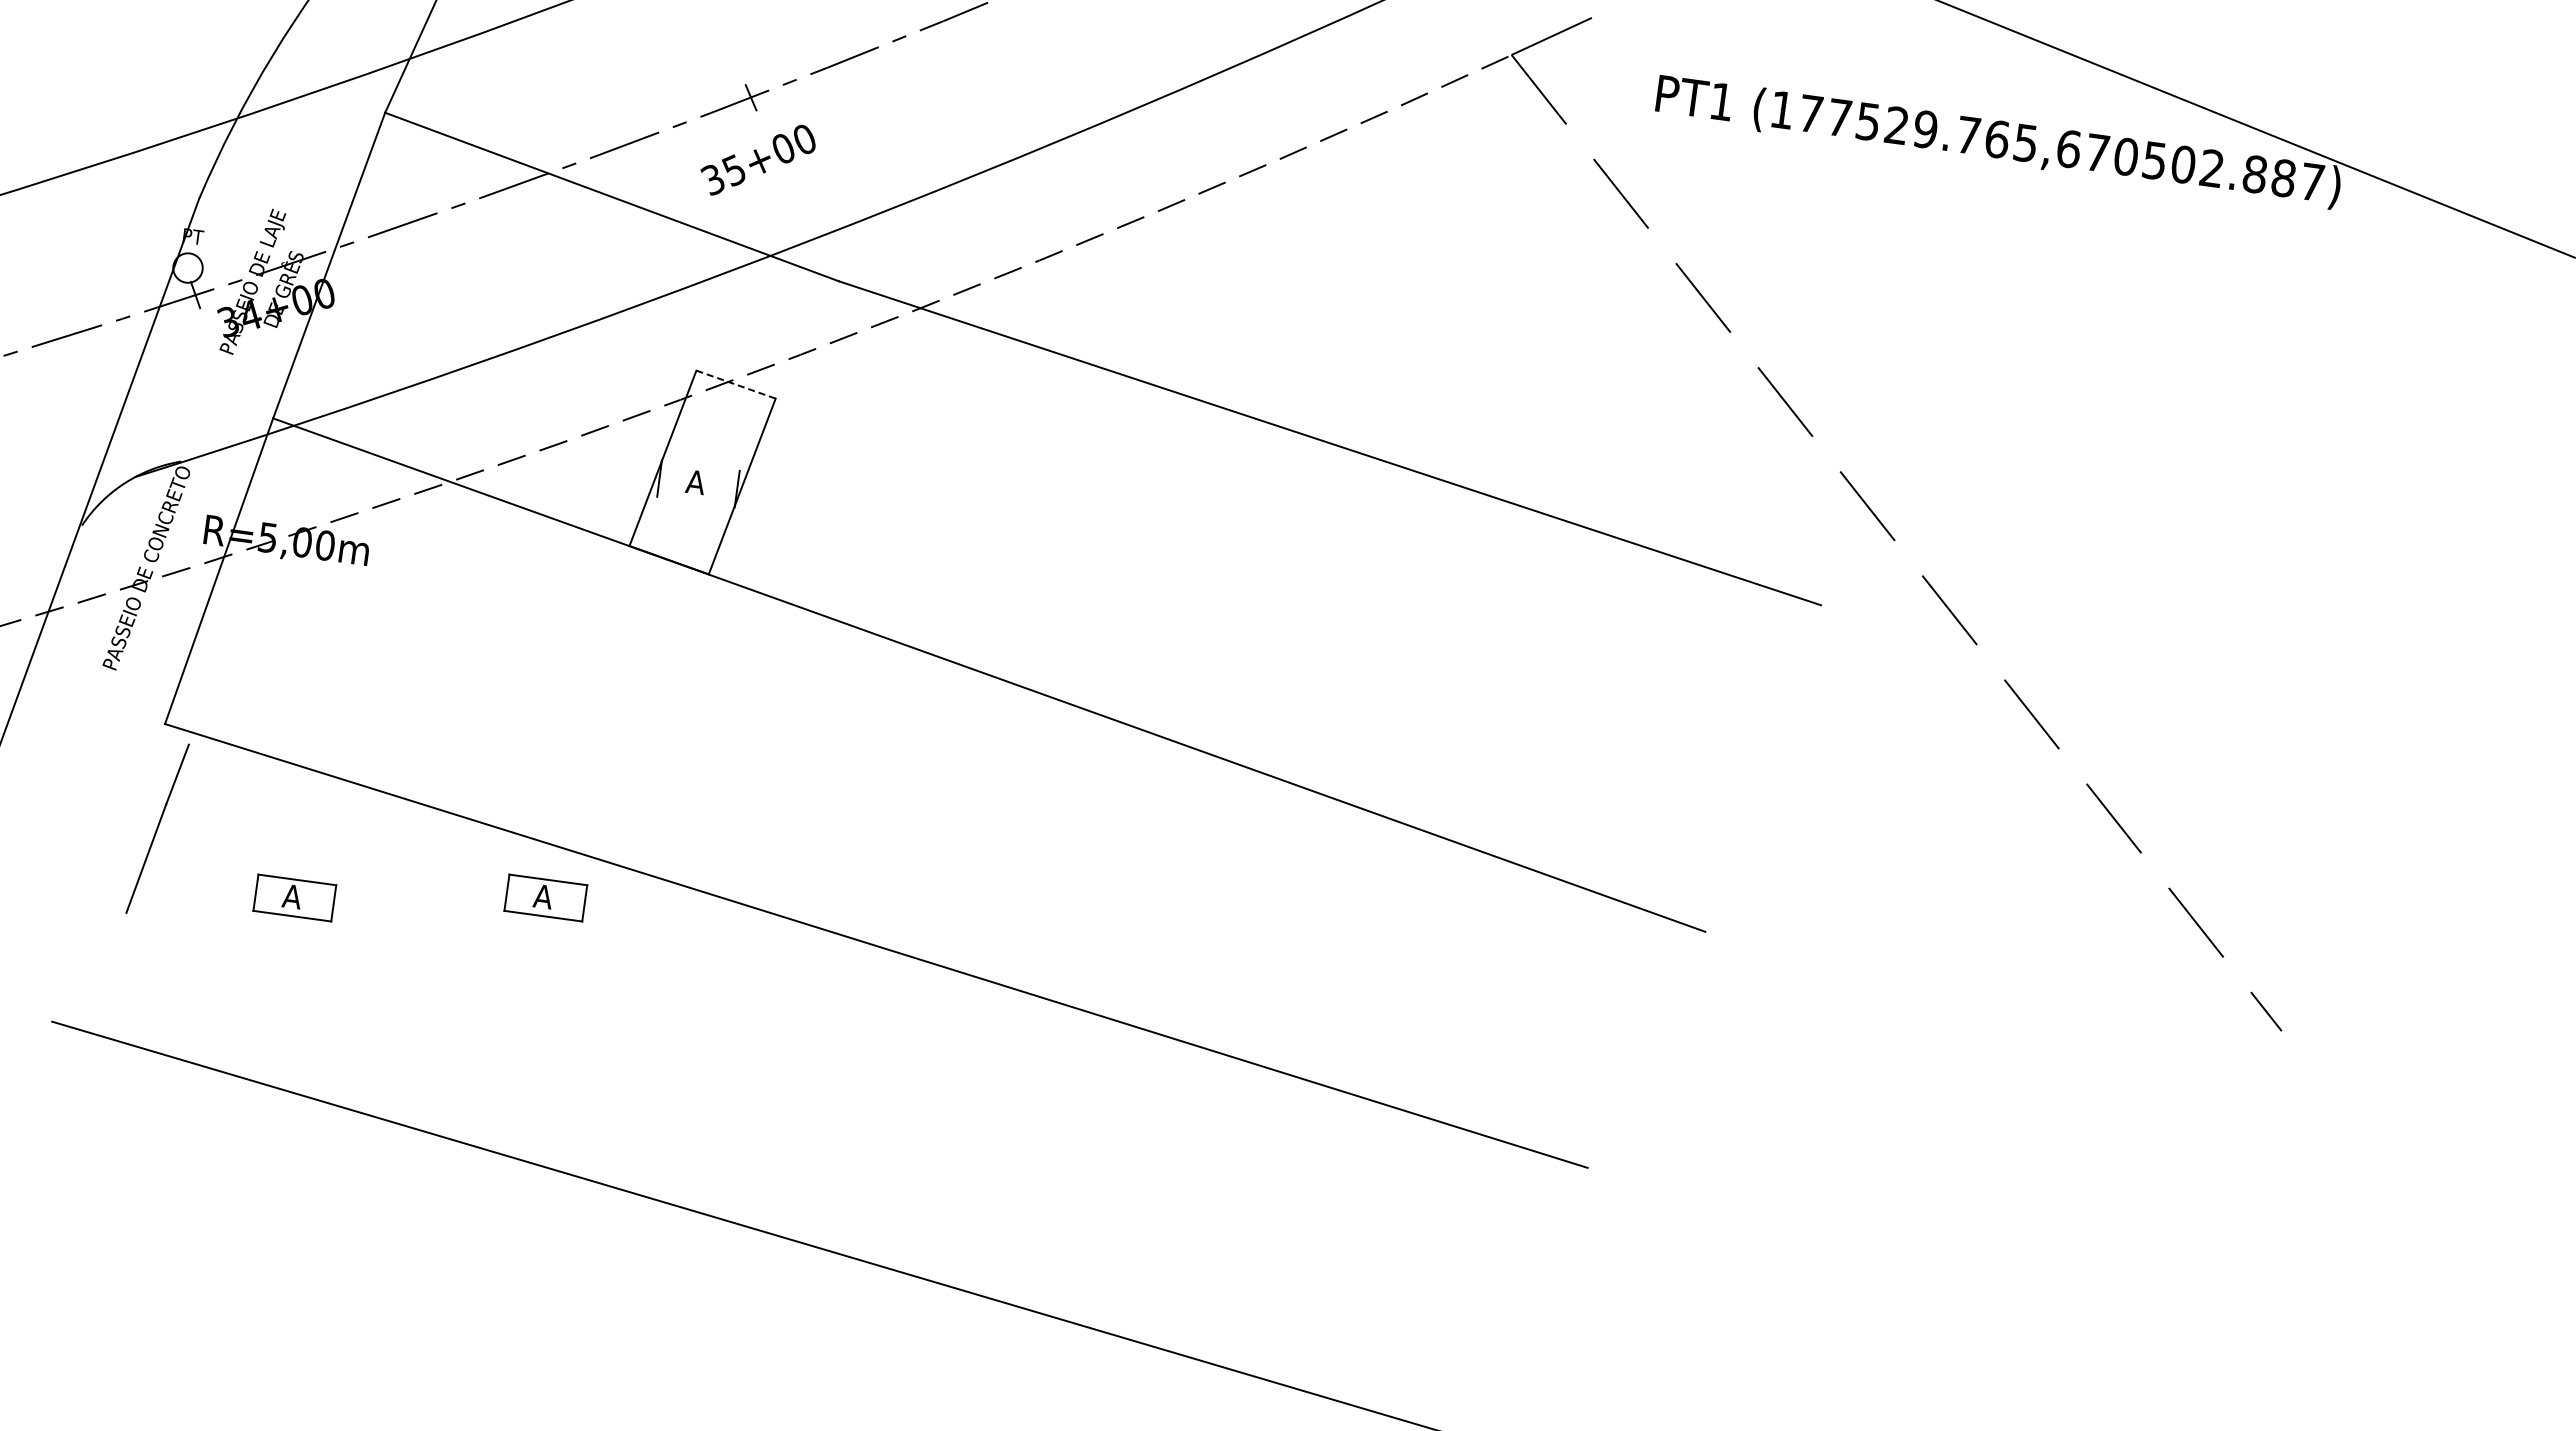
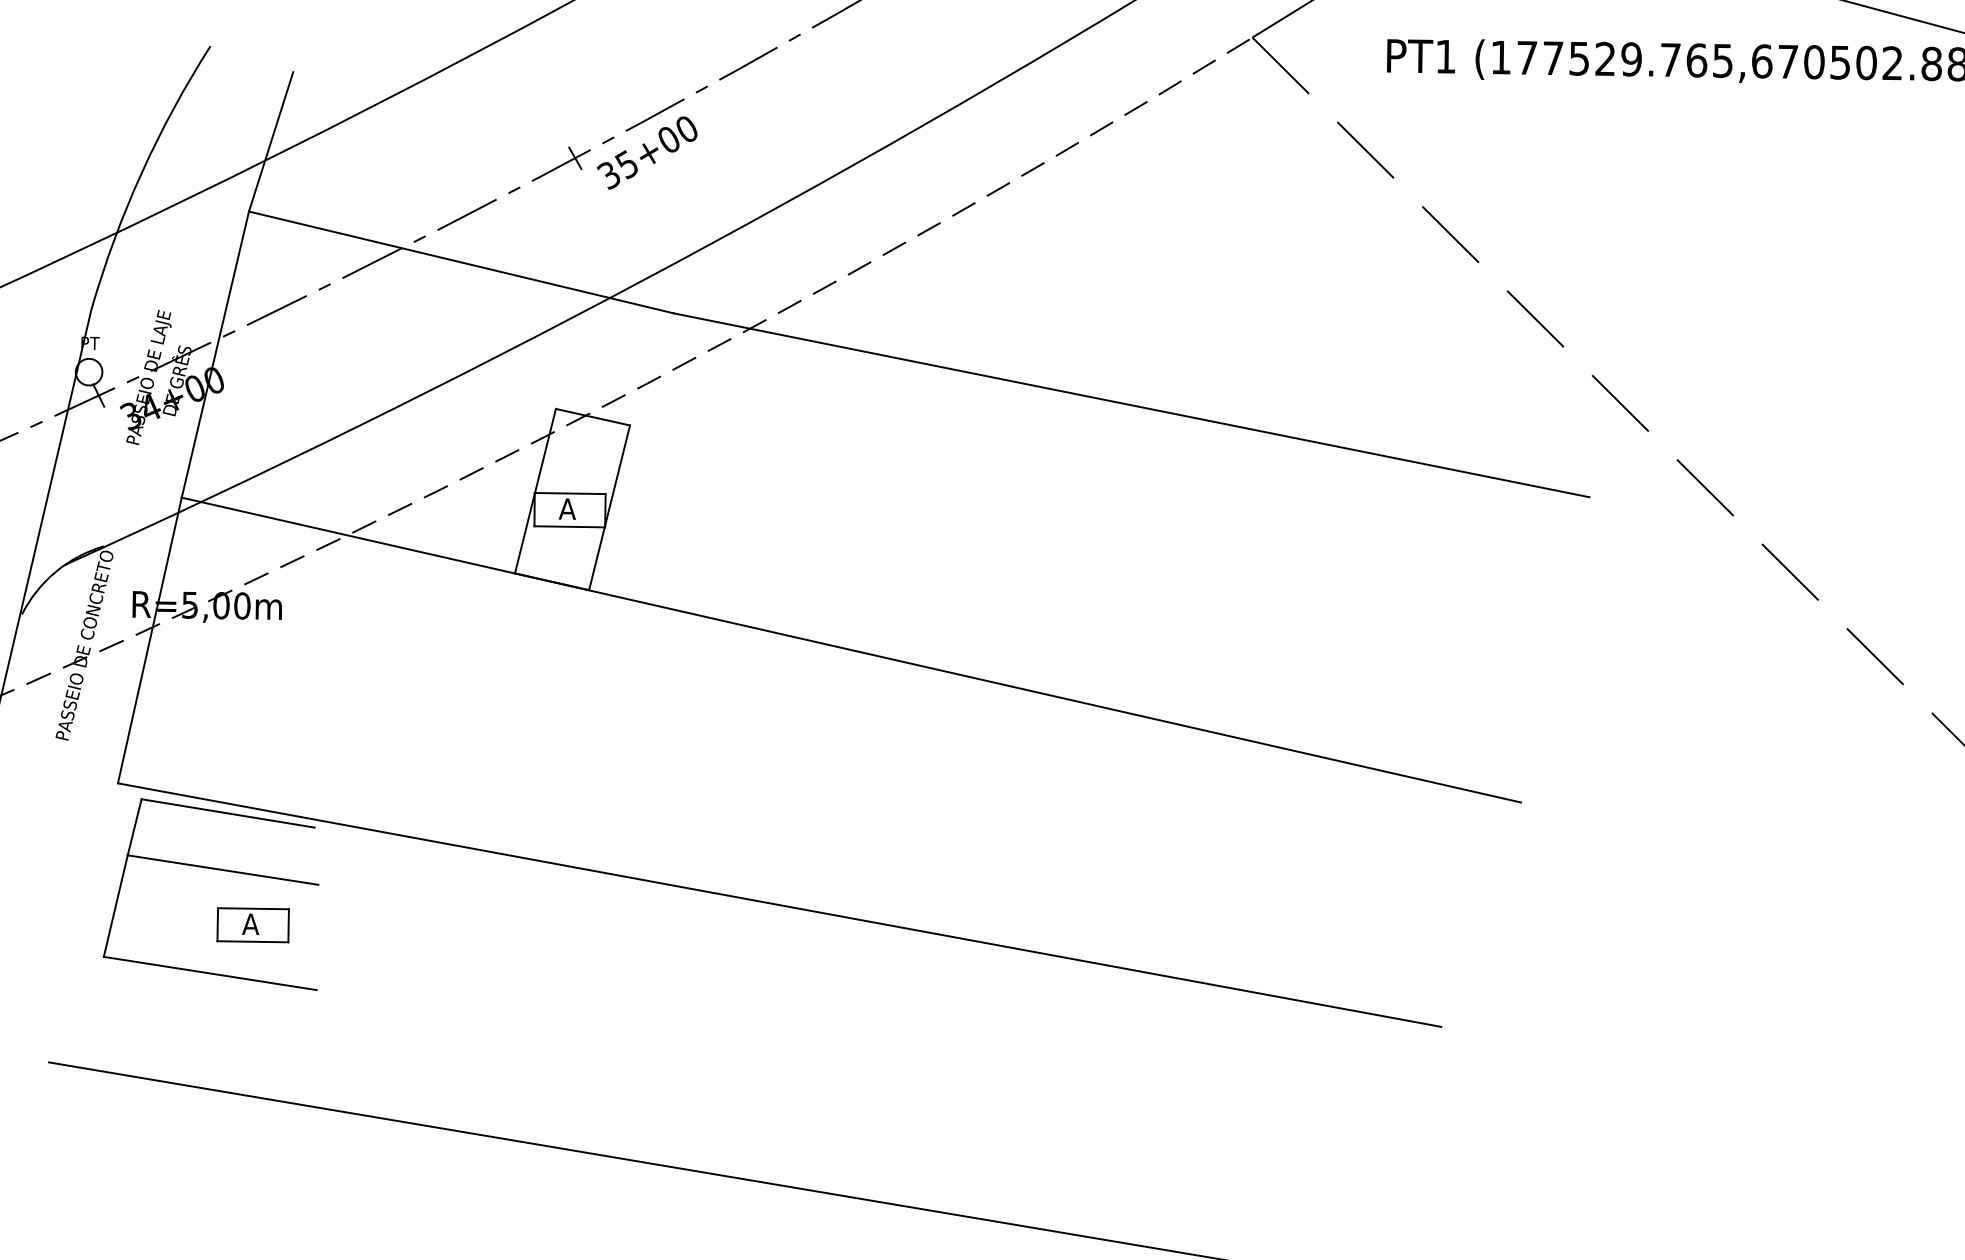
text: (757, 159) -> (646, 152), moved
line: (736, 384) -> (593, 417), dashed -> solid
line: (700, 465) -> (569, 493), added
line: (695, 501) -> (569, 526), added
line: (281, 771) -> (227, 813), added
line: (268, 833) -> (222, 870), added
part: (545, 897) -> (477, 897), removed
line: (241, 944) -> (210, 972), added

